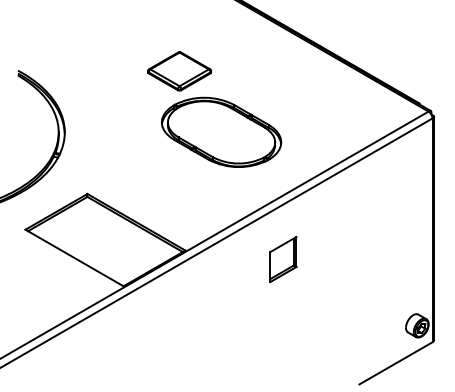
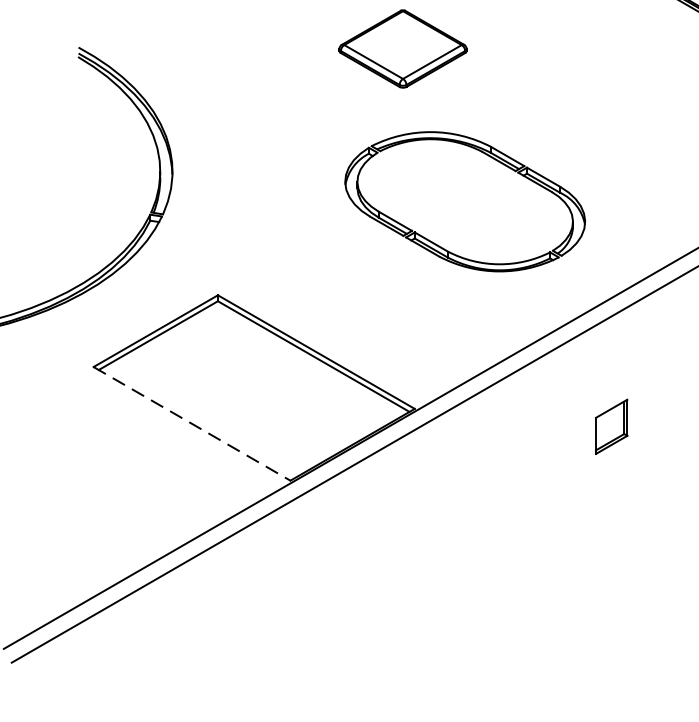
part: (221, 131) -> (465, 199), moved
line: (74, 258) -> (191, 424), solid -> dashed
part: (283, 259) -> (611, 426), size x0.6

